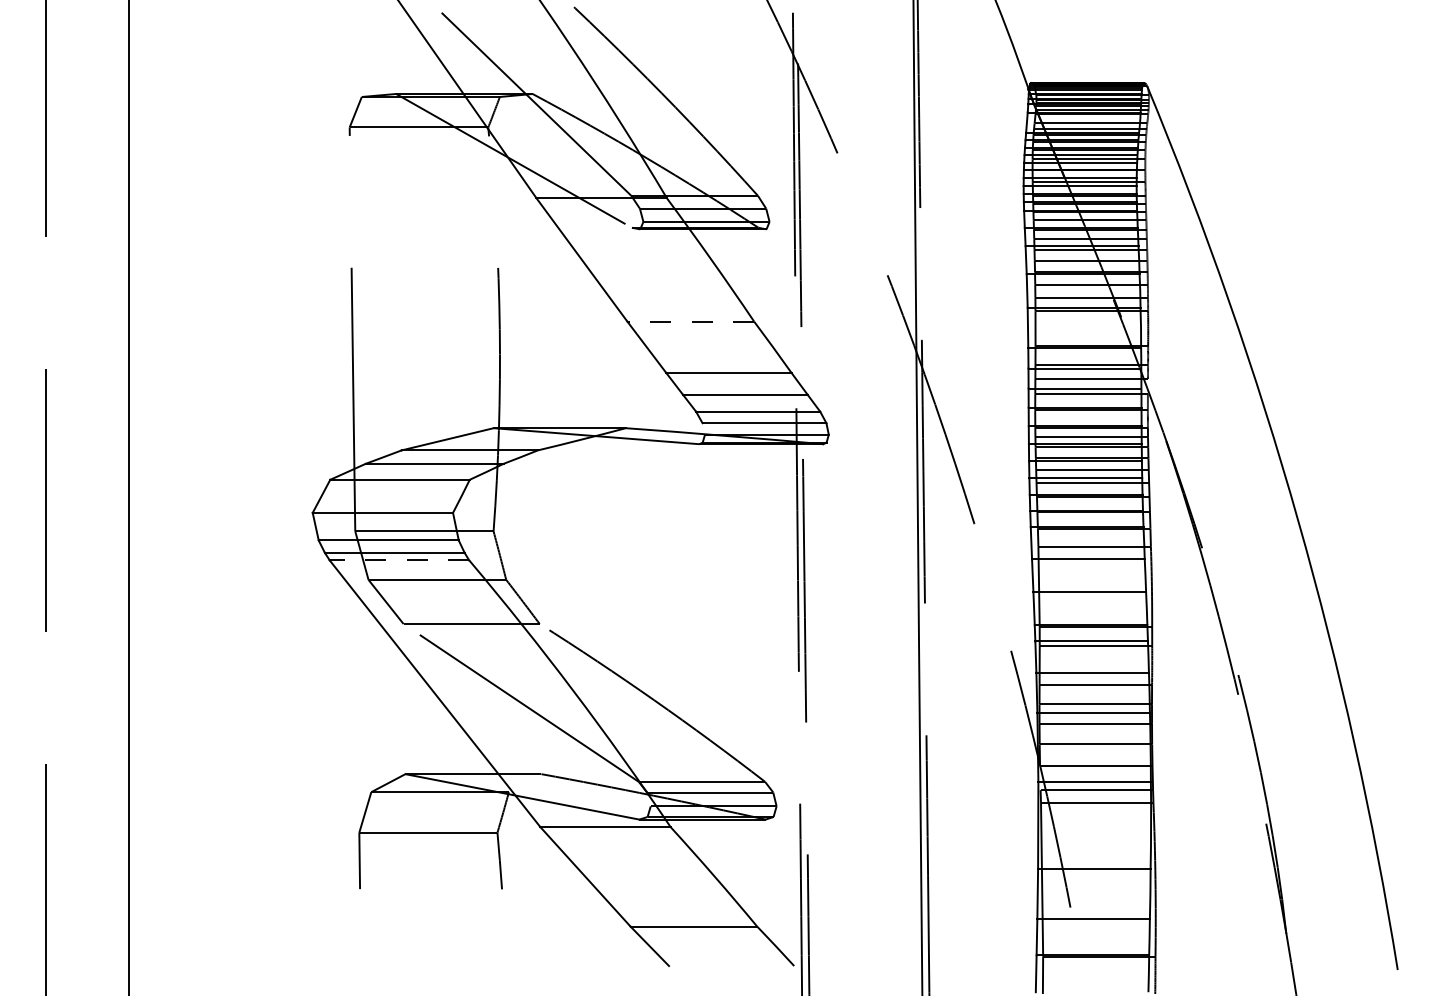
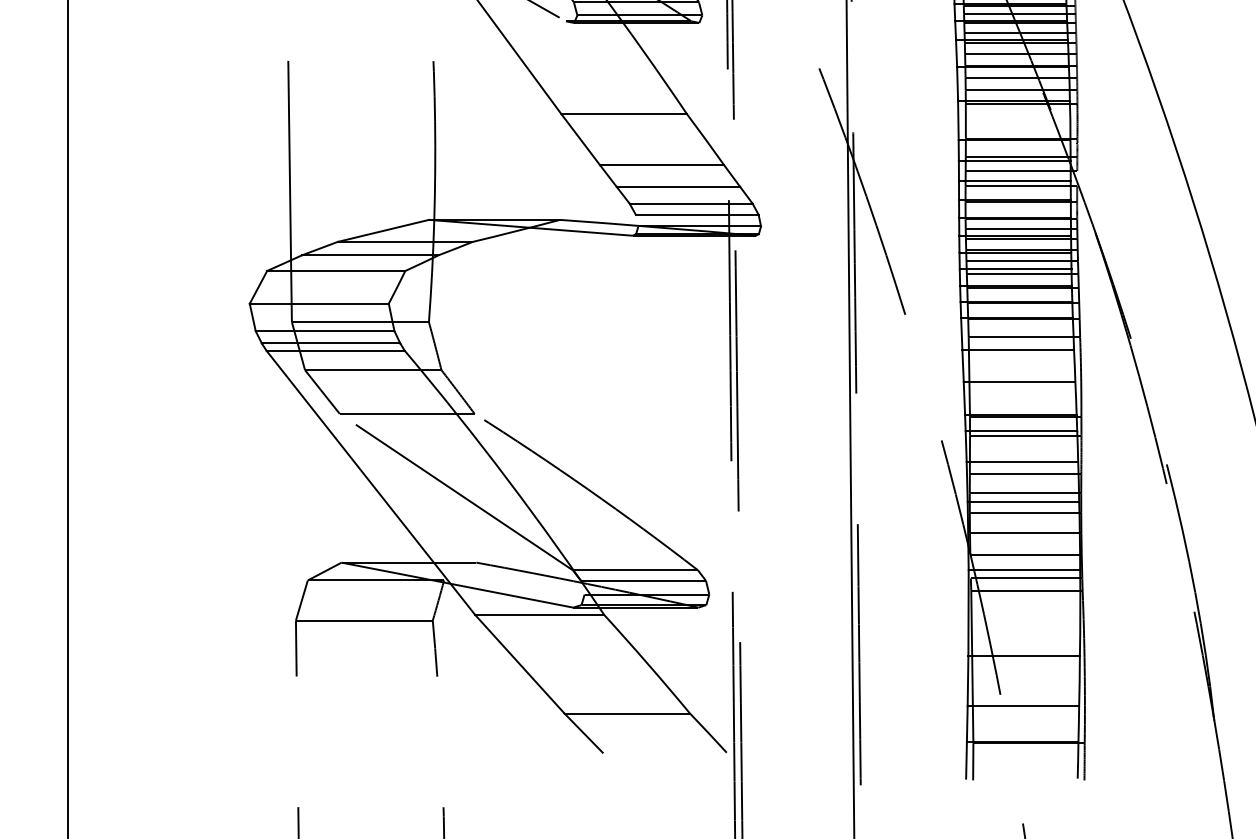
line: (690, 321) -> (624, 114), dashed -> solid
line: (399, 560) -> (335, 350), dashed -> solid

